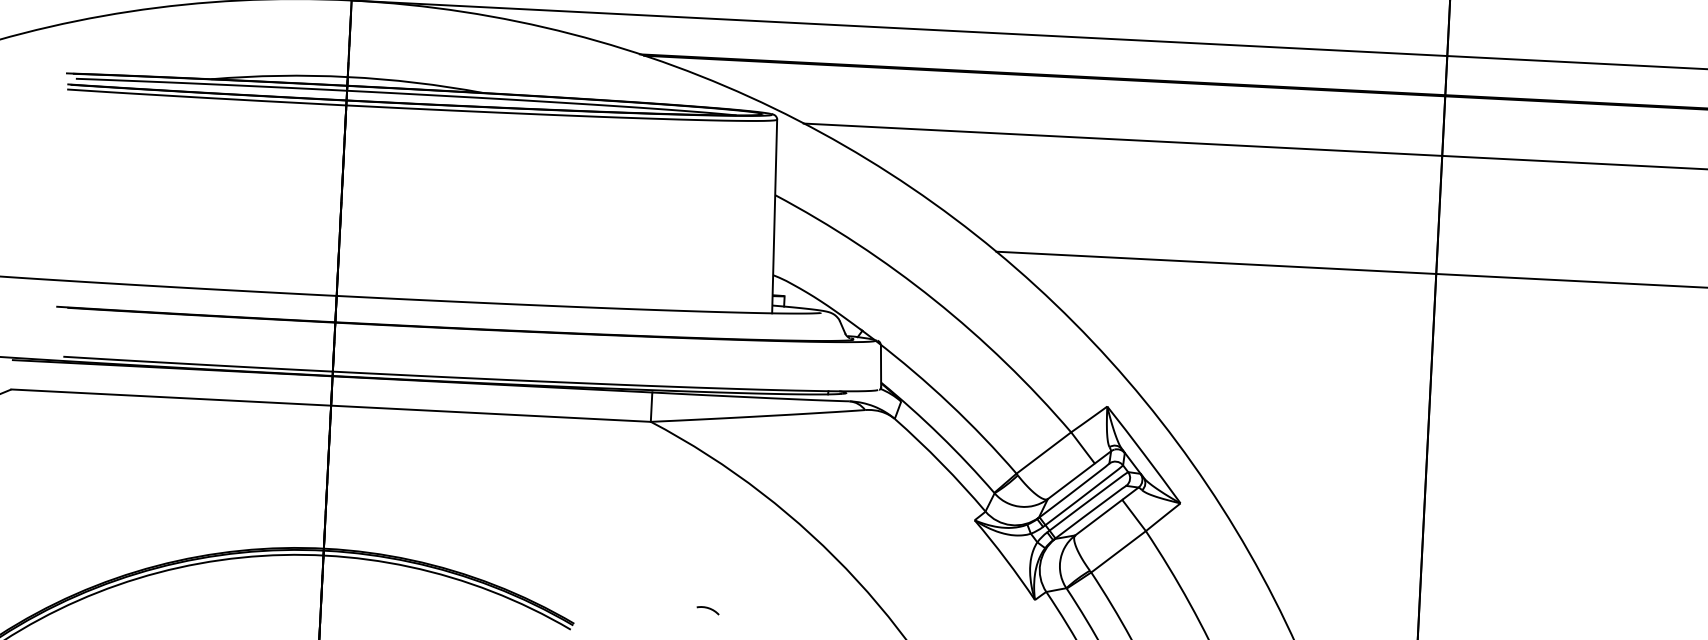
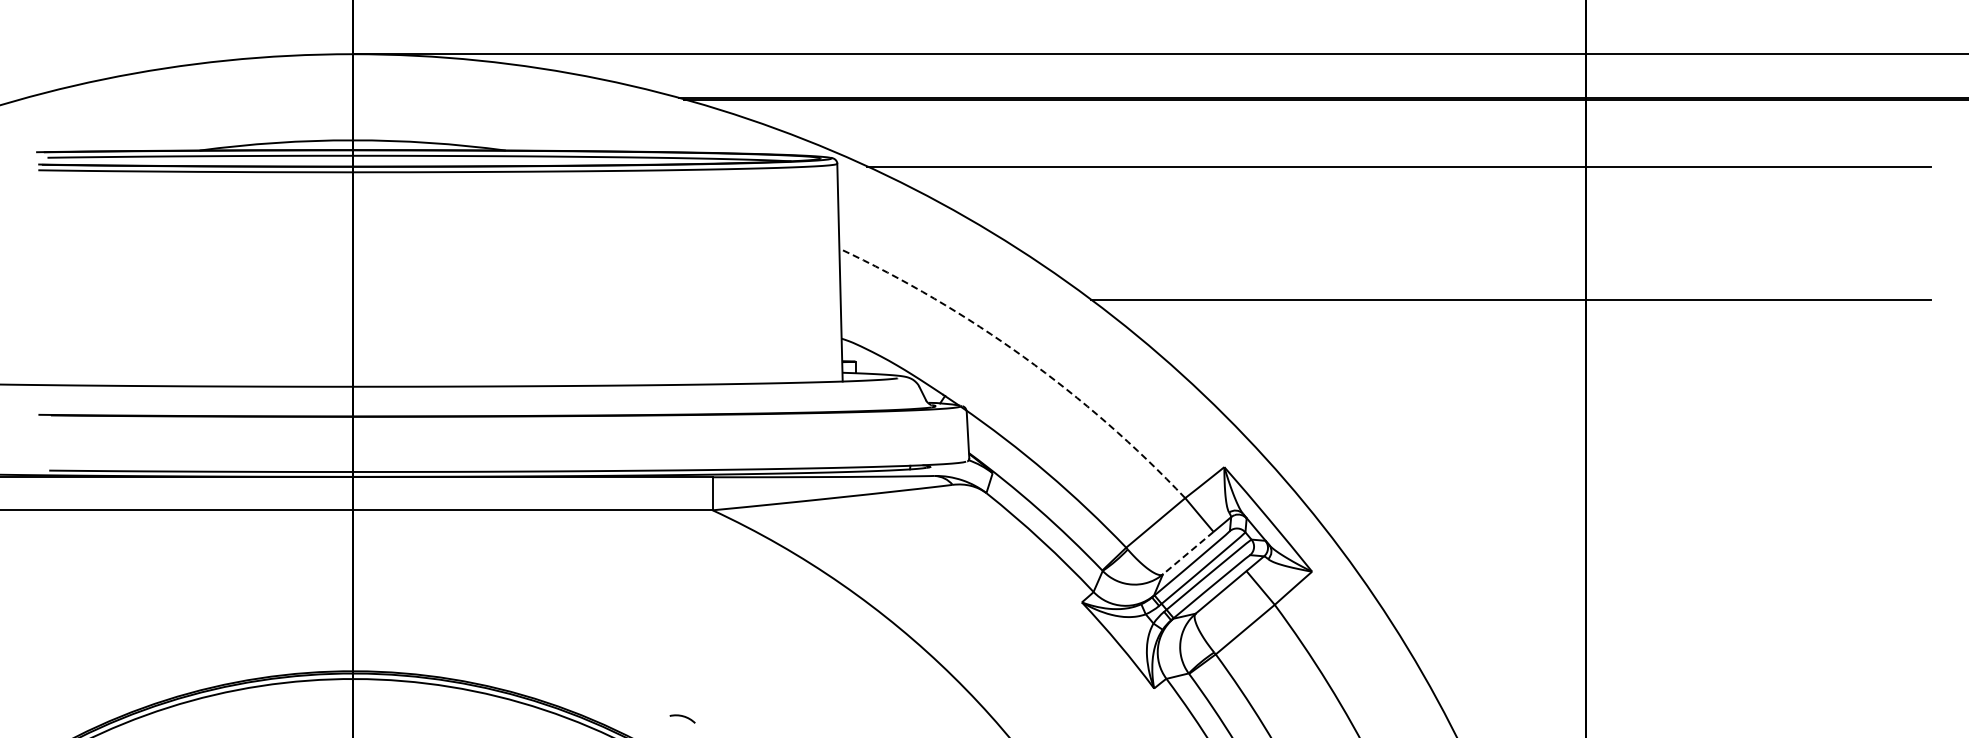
arc: (934, 300) -> (1024, 357), solid -> dashed
line: (1070, 481) -> (1187, 553), solid -> dashed
arc: (708, 609) -> (682, 717), moved

